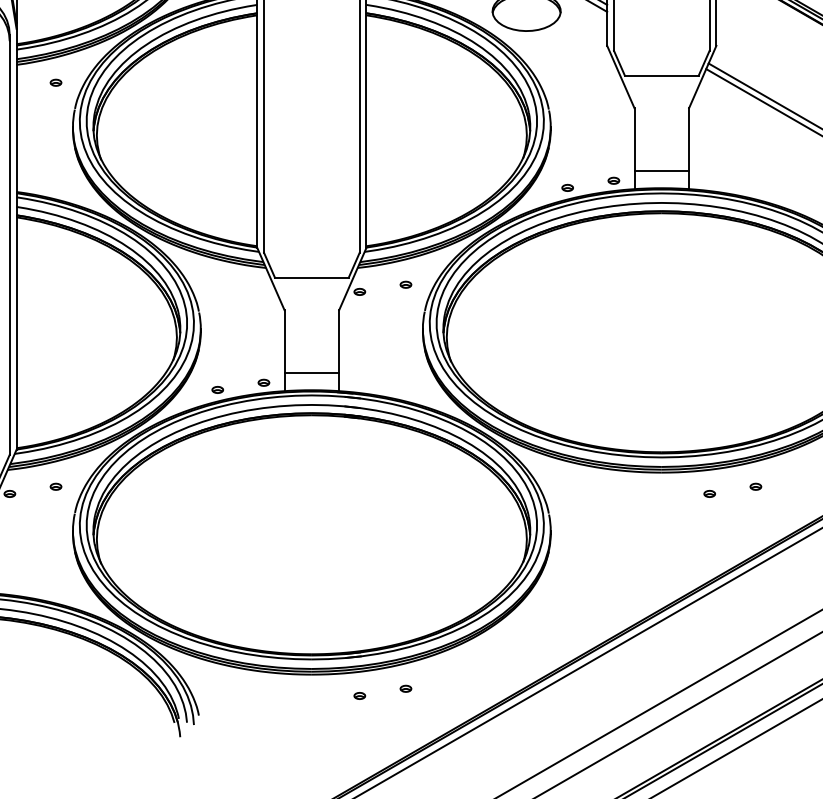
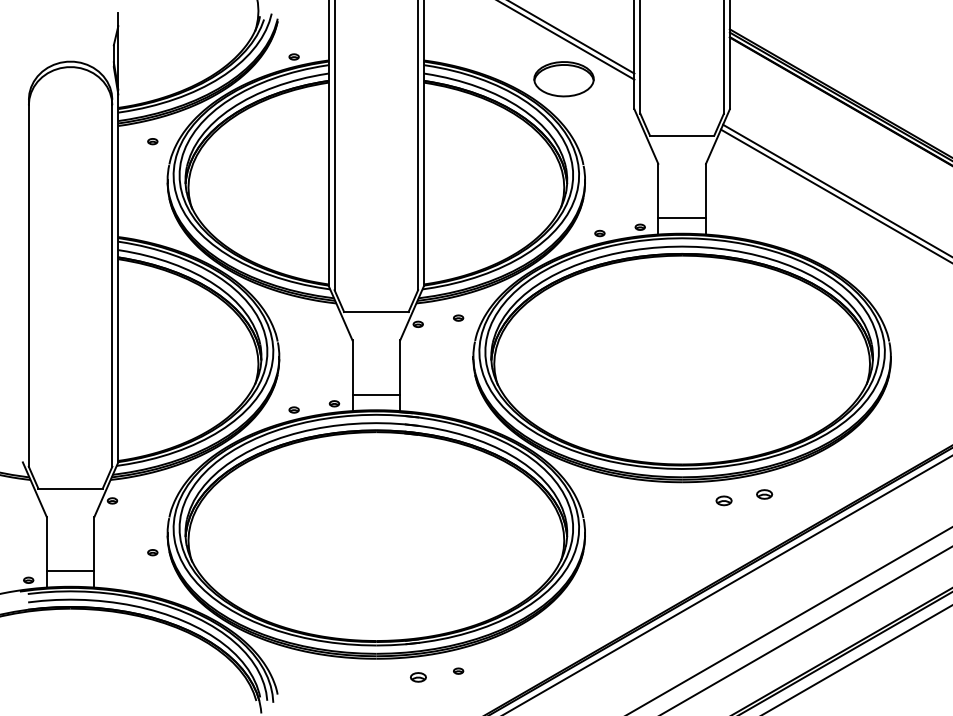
part: (55, 486) -> (152, 552), moved
part: (754, 486) -> (763, 494), size x1.6
part: (709, 493) -> (723, 500), size x1.6
part: (358, 696) -> (417, 677), size x1.6

